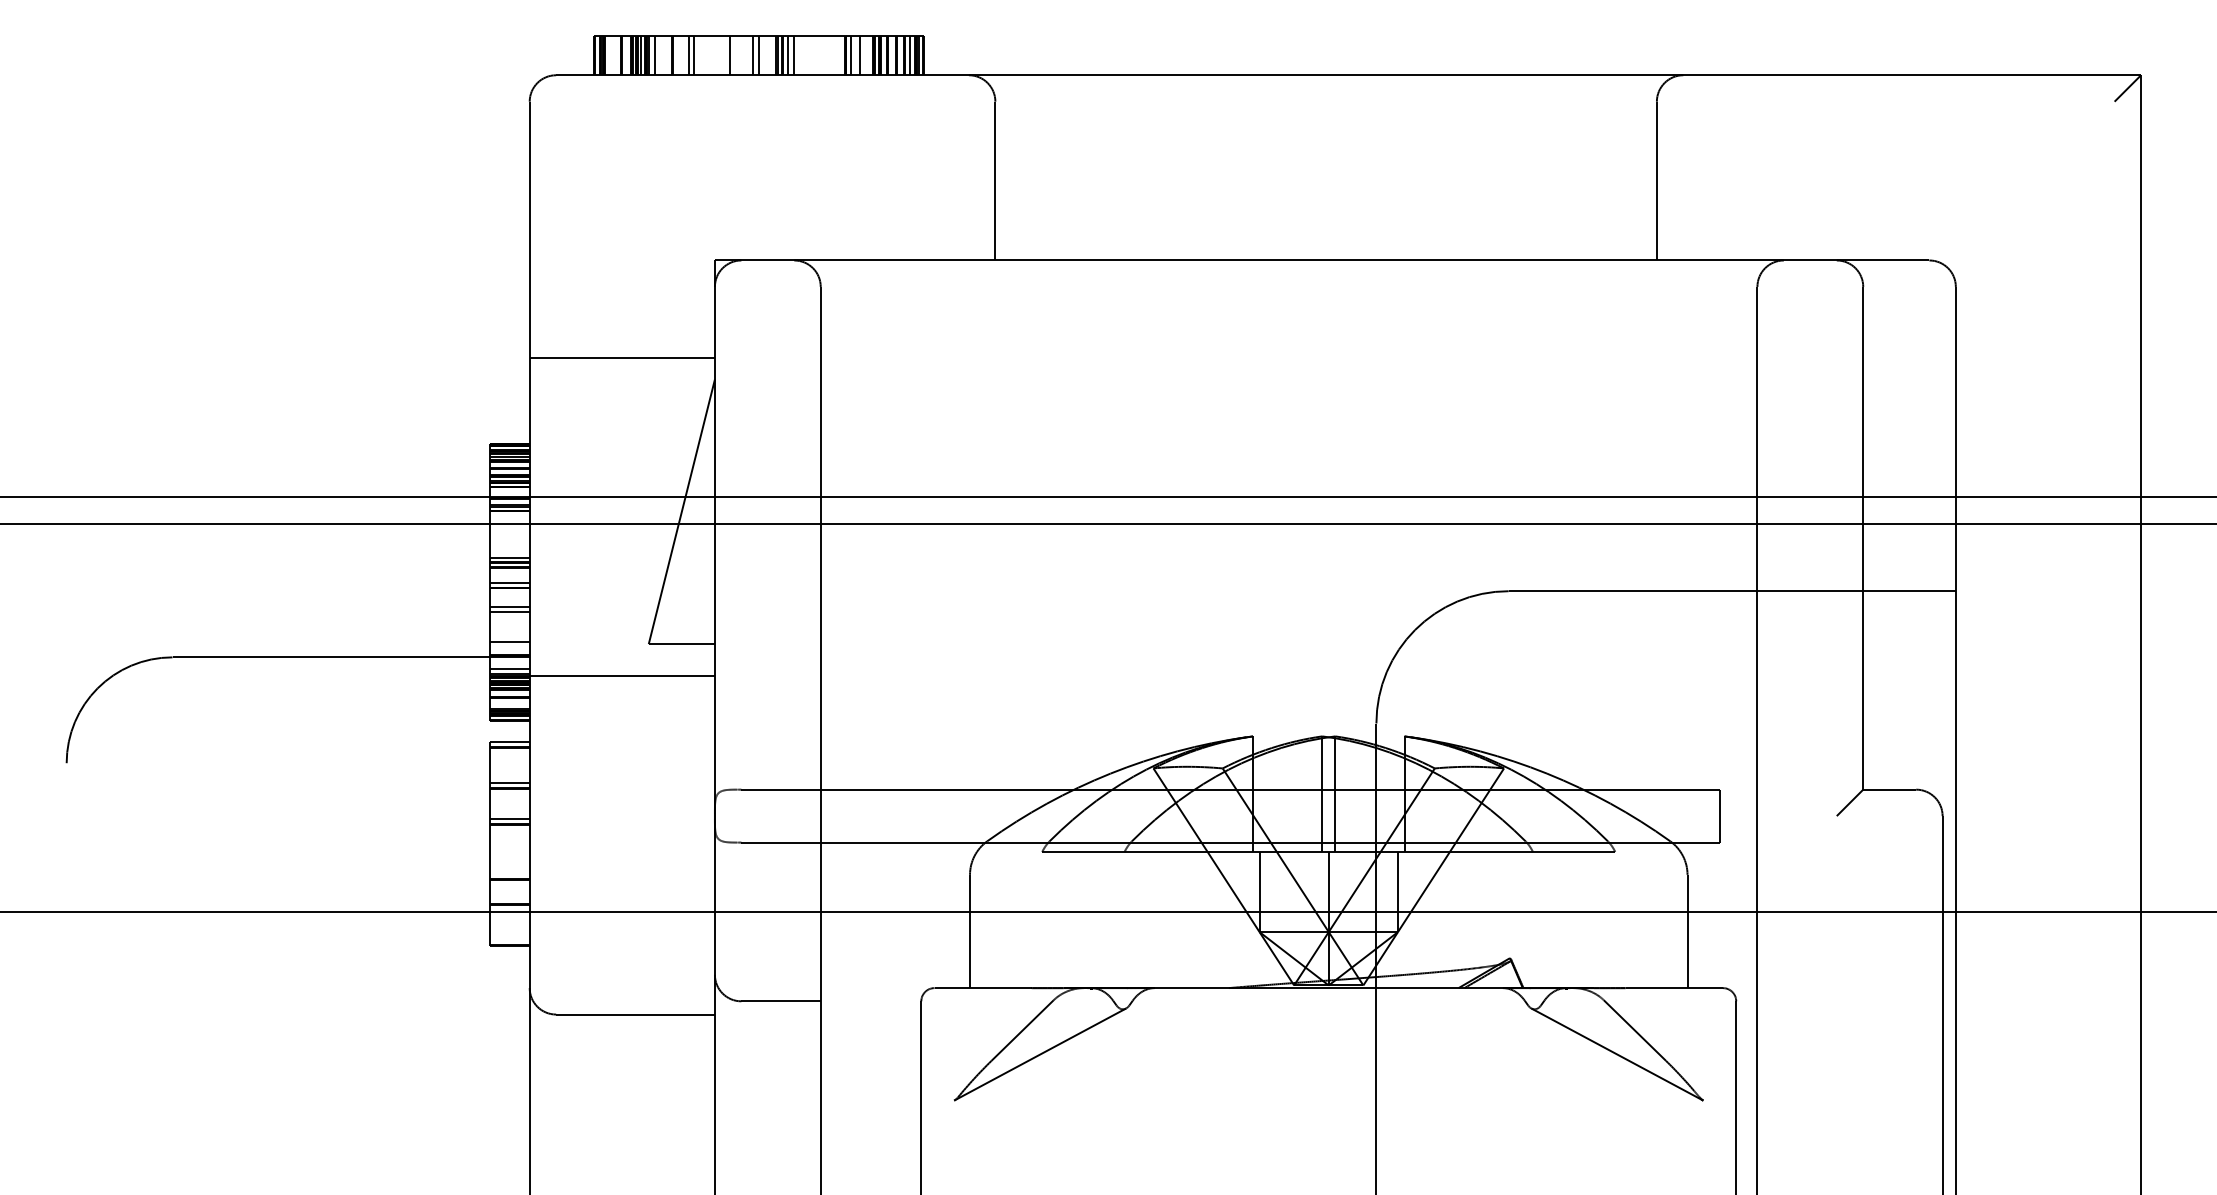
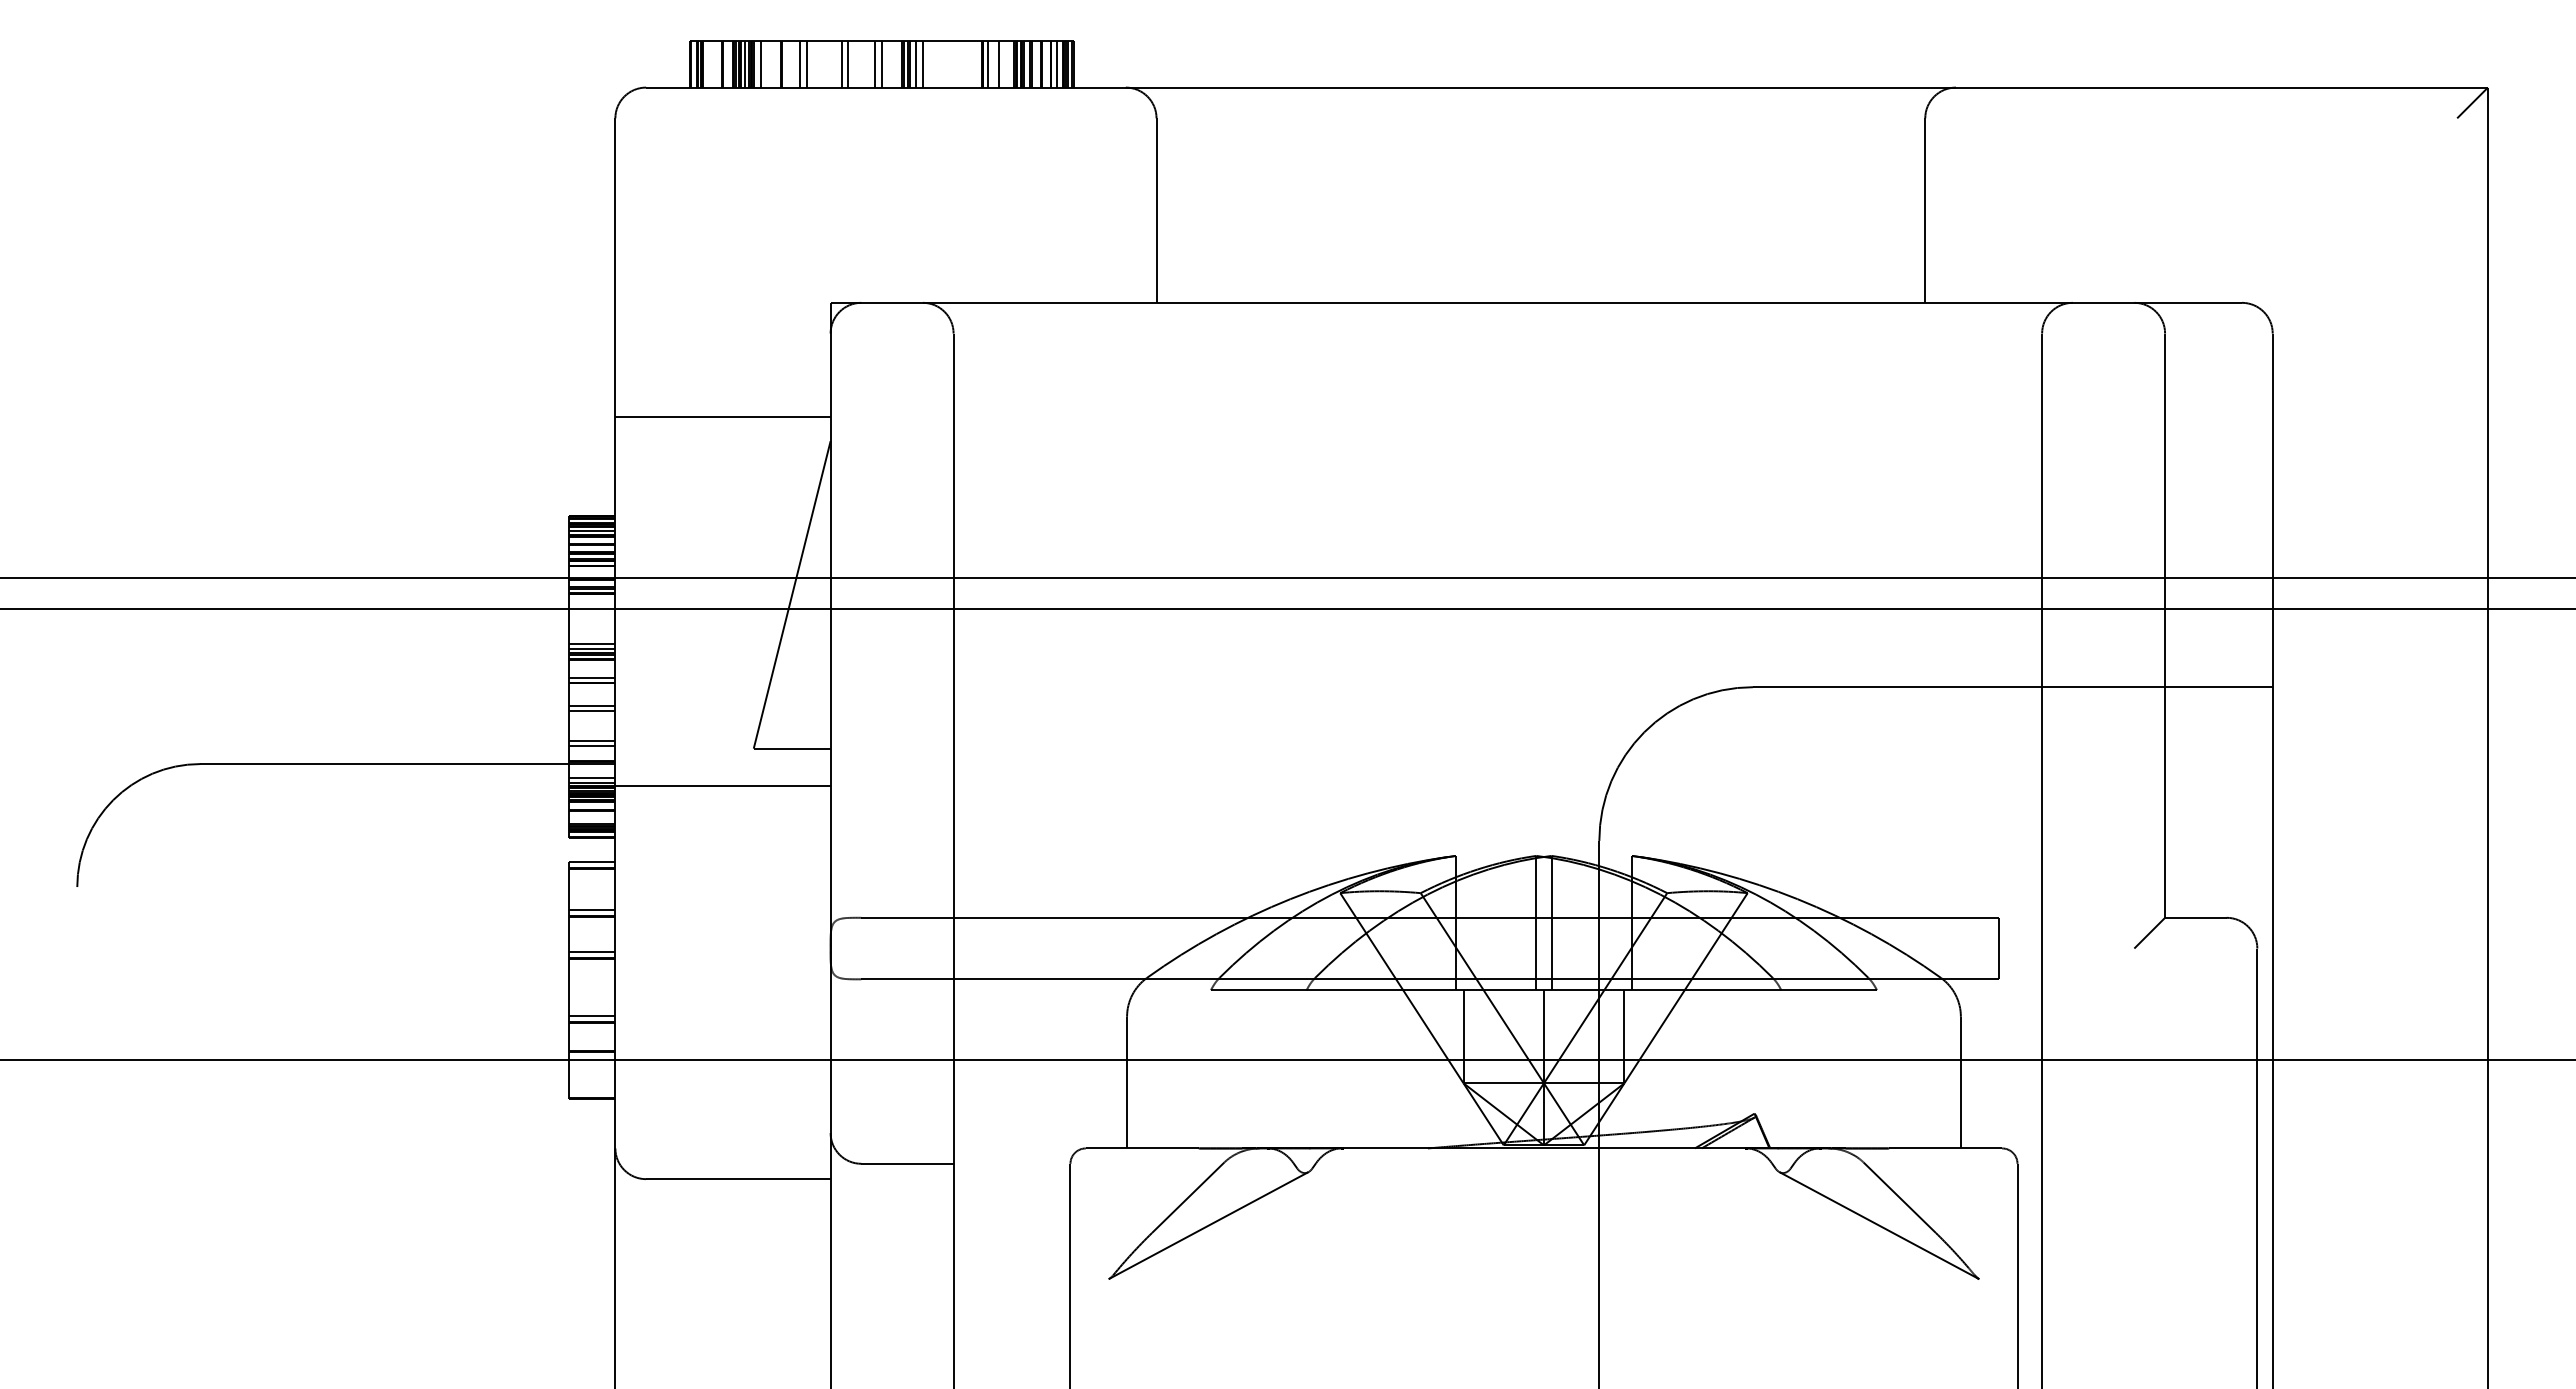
line: (724, 55) -> (841, 64), added
line: (510, 553) -> (592, 643), added
line: (510, 637) -> (592, 740), added
line: (510, 873) -> (592, 1015), added

